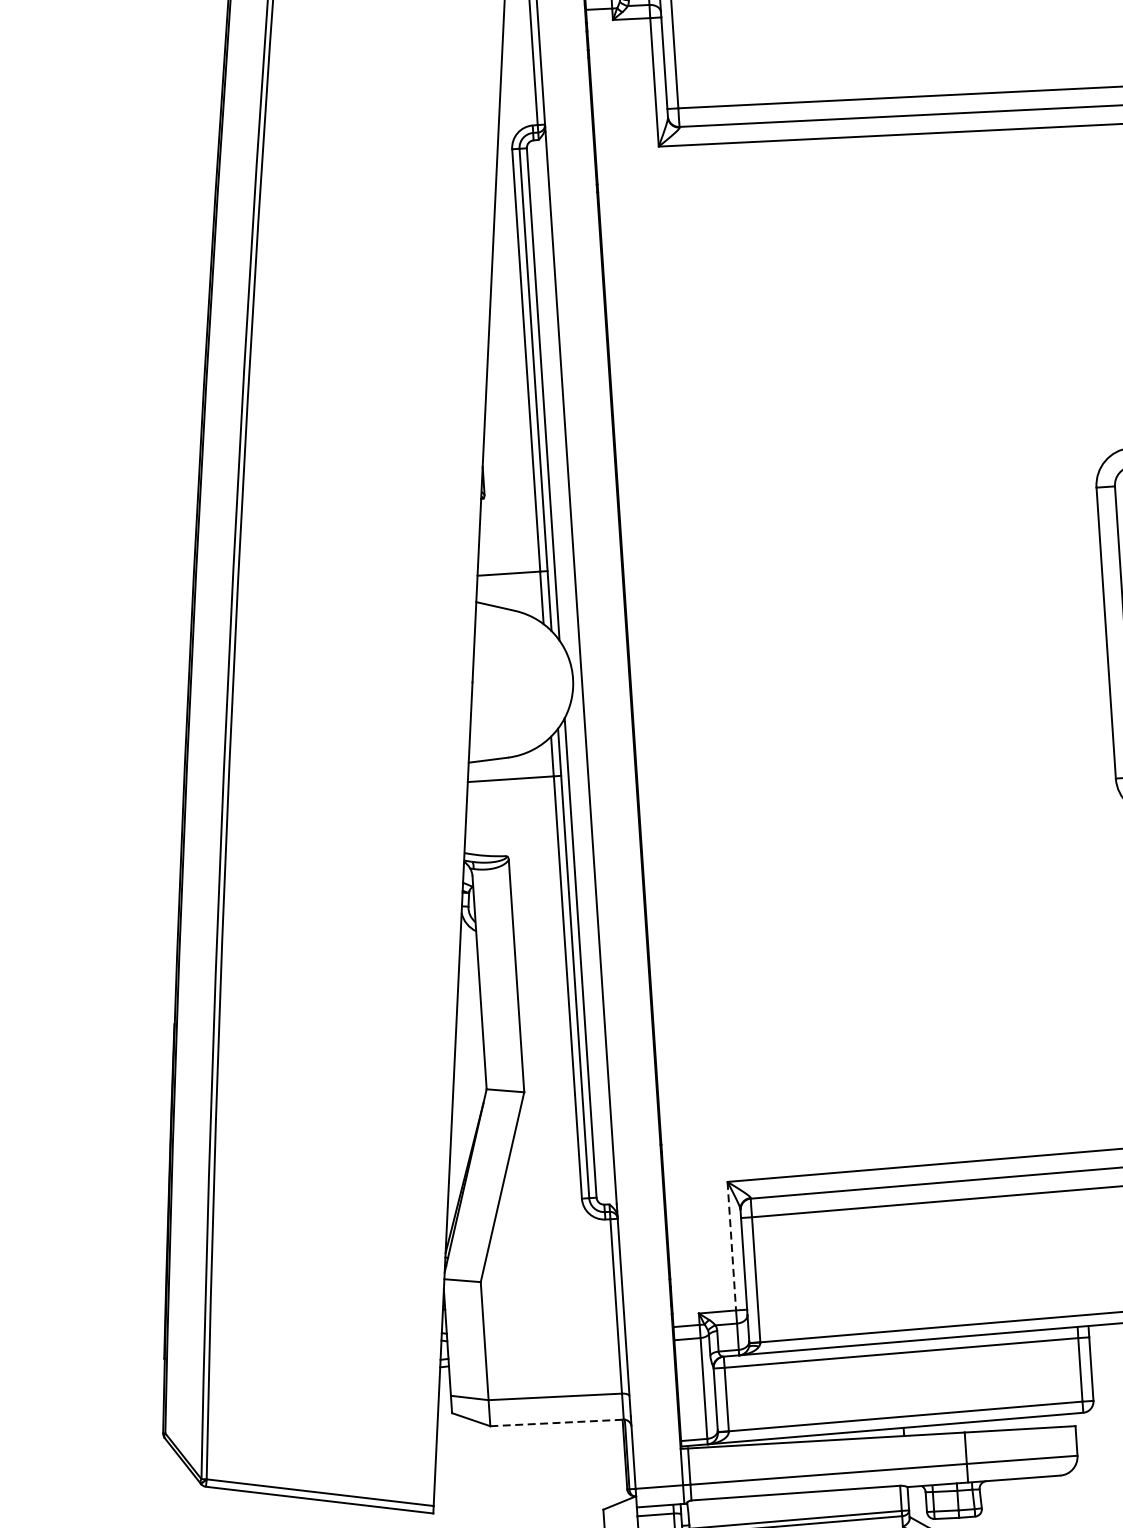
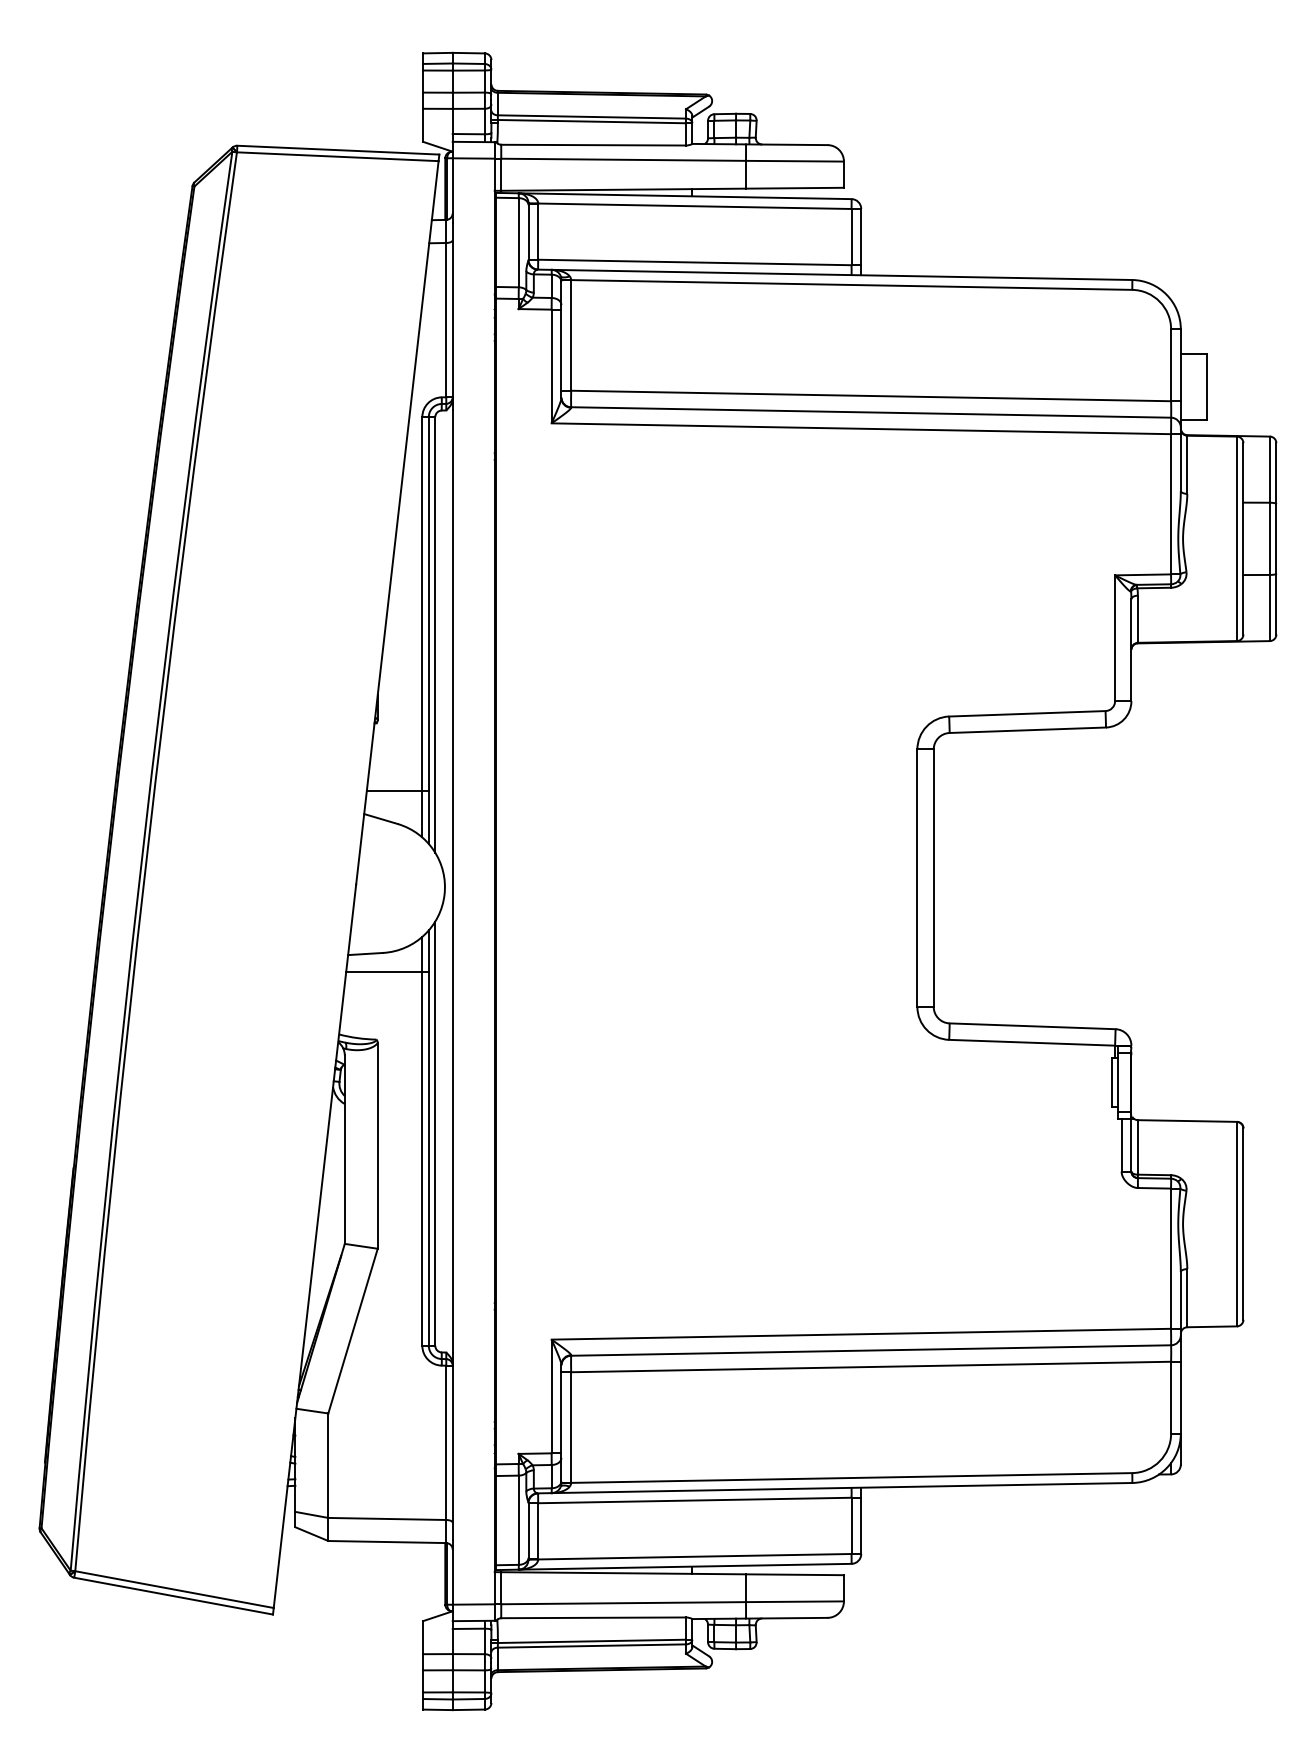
line: (731, 1246) -> (551, 1396), dashed -> solid
line: (557, 1423) -> (387, 1542), dashed -> solid

